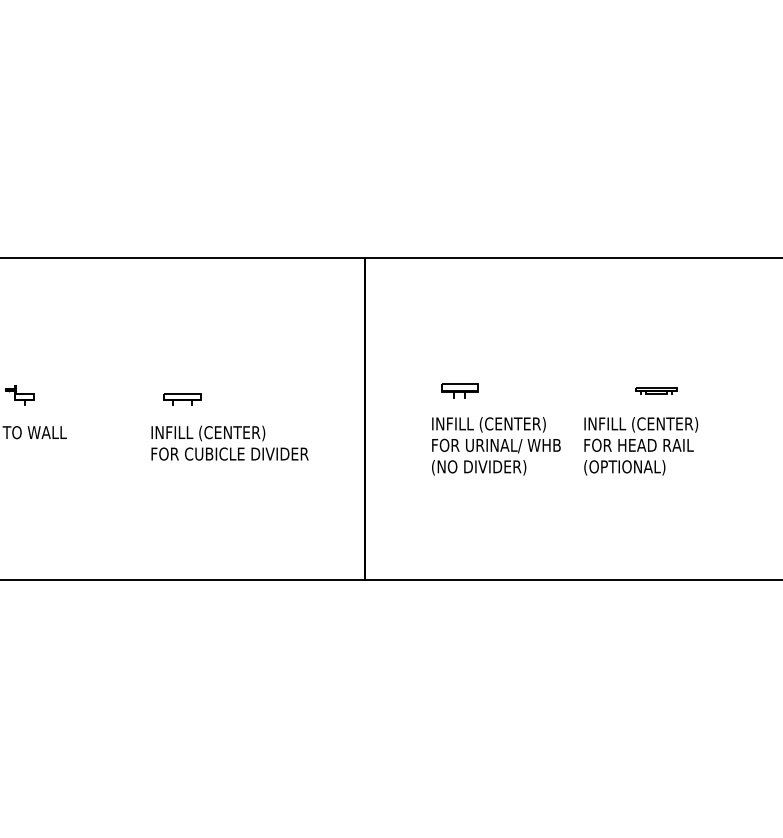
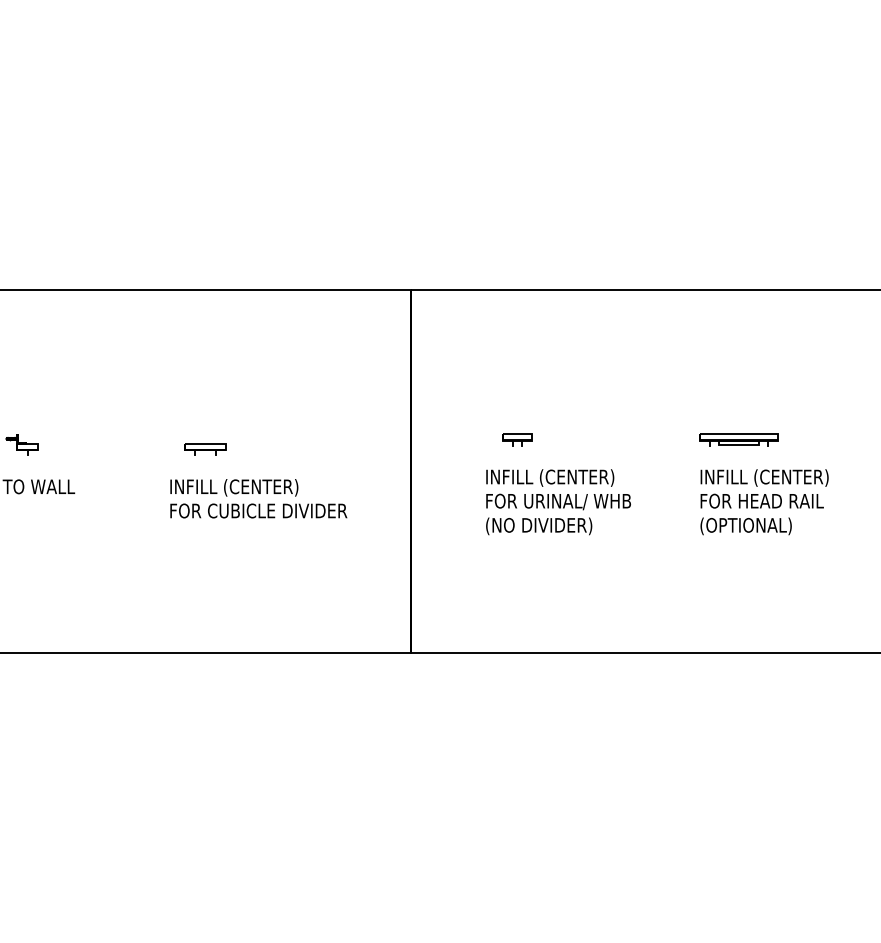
part: (459, 390) -> (517, 439), size x0.71
part: (656, 390) -> (738, 439), size x1.67
text: (641, 446) -> (764, 502), moved

